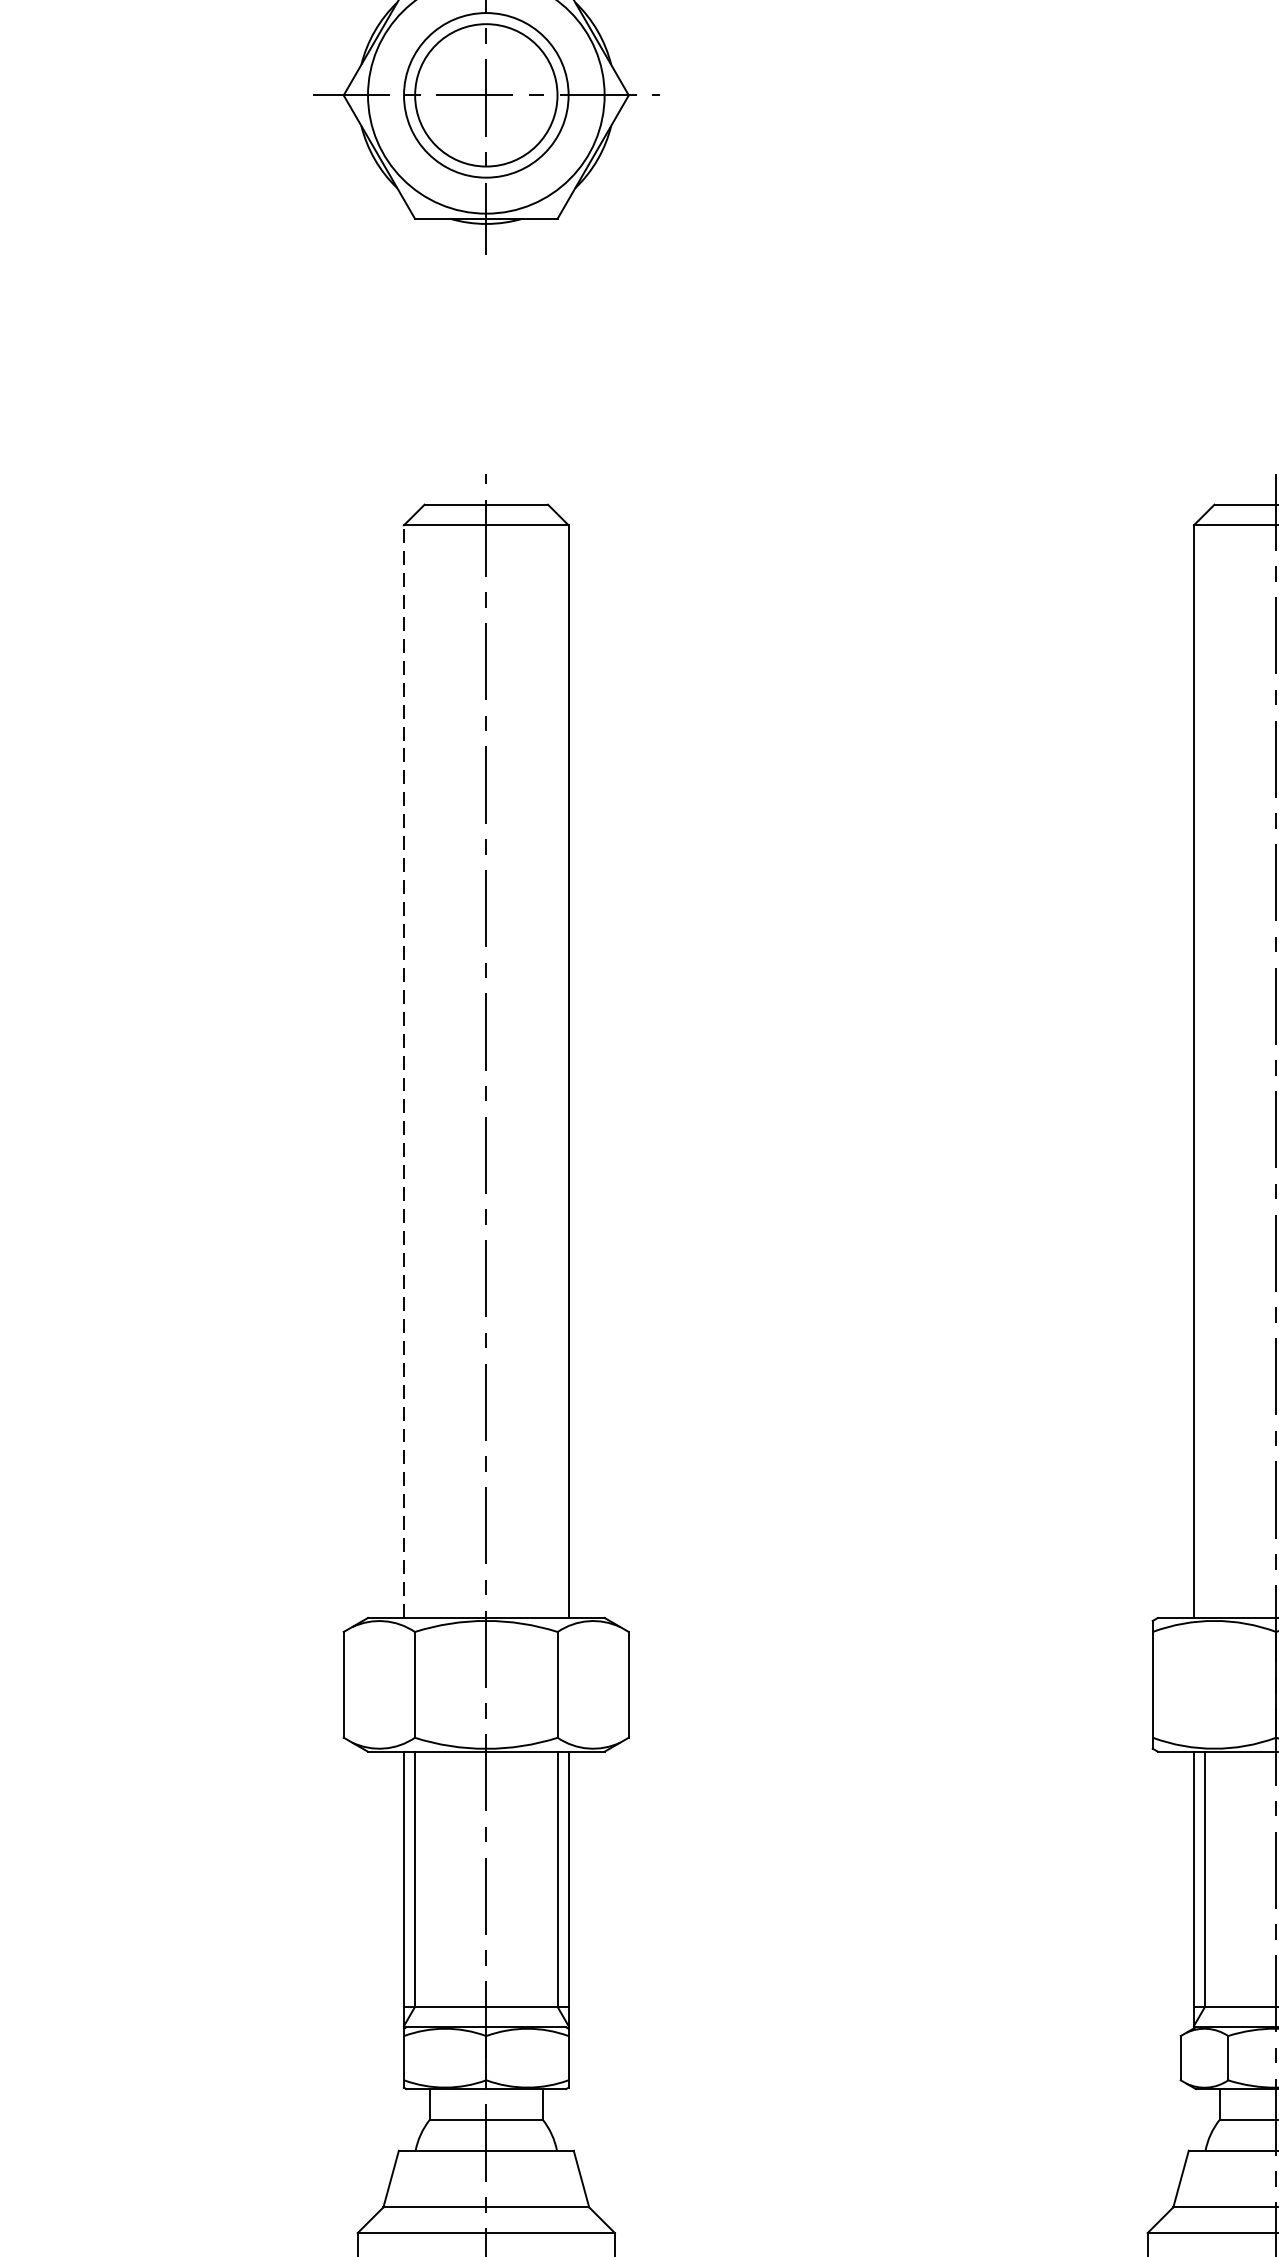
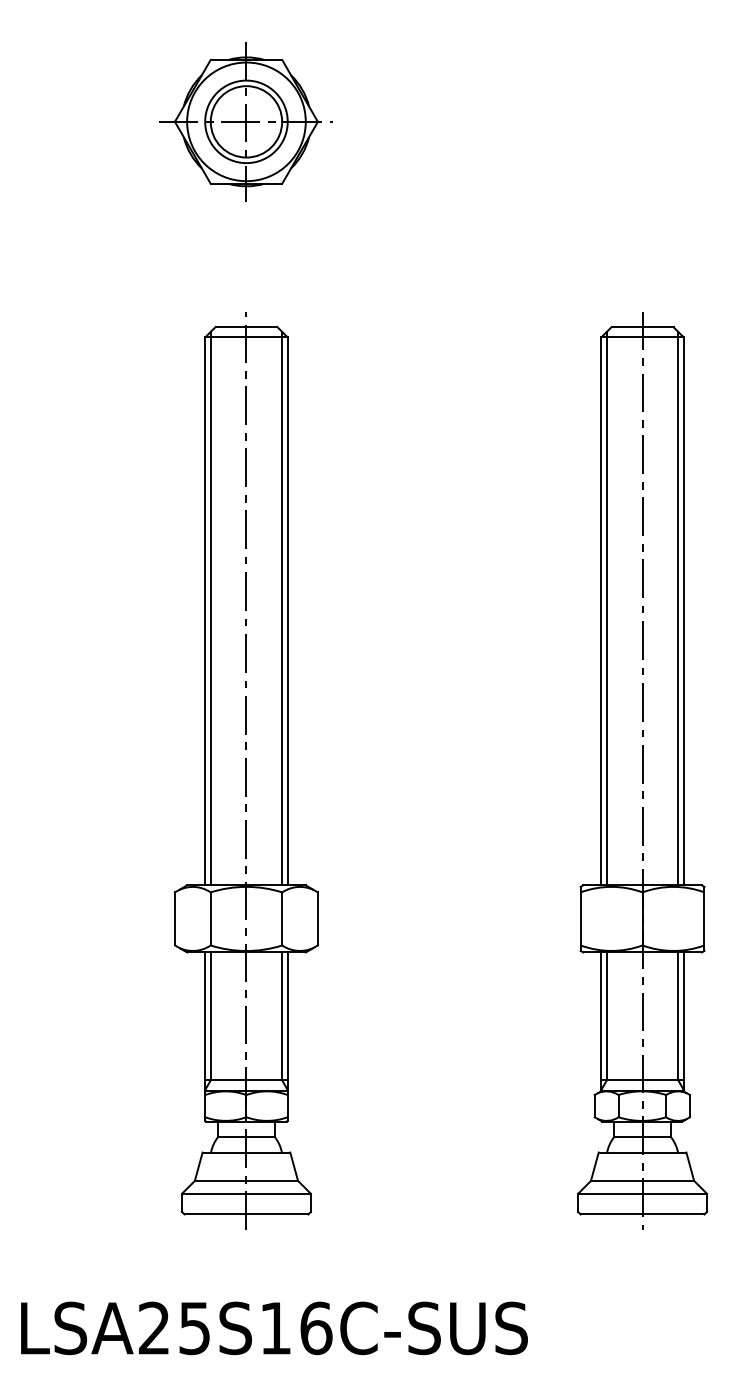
line: (414, 1065) -> (210, 608), added
line: (558, 1065) -> (282, 608), added
line: (1204, 1065) -> (606, 608), added
line: (404, 1071) -> (205, 611), dashed -> solid

